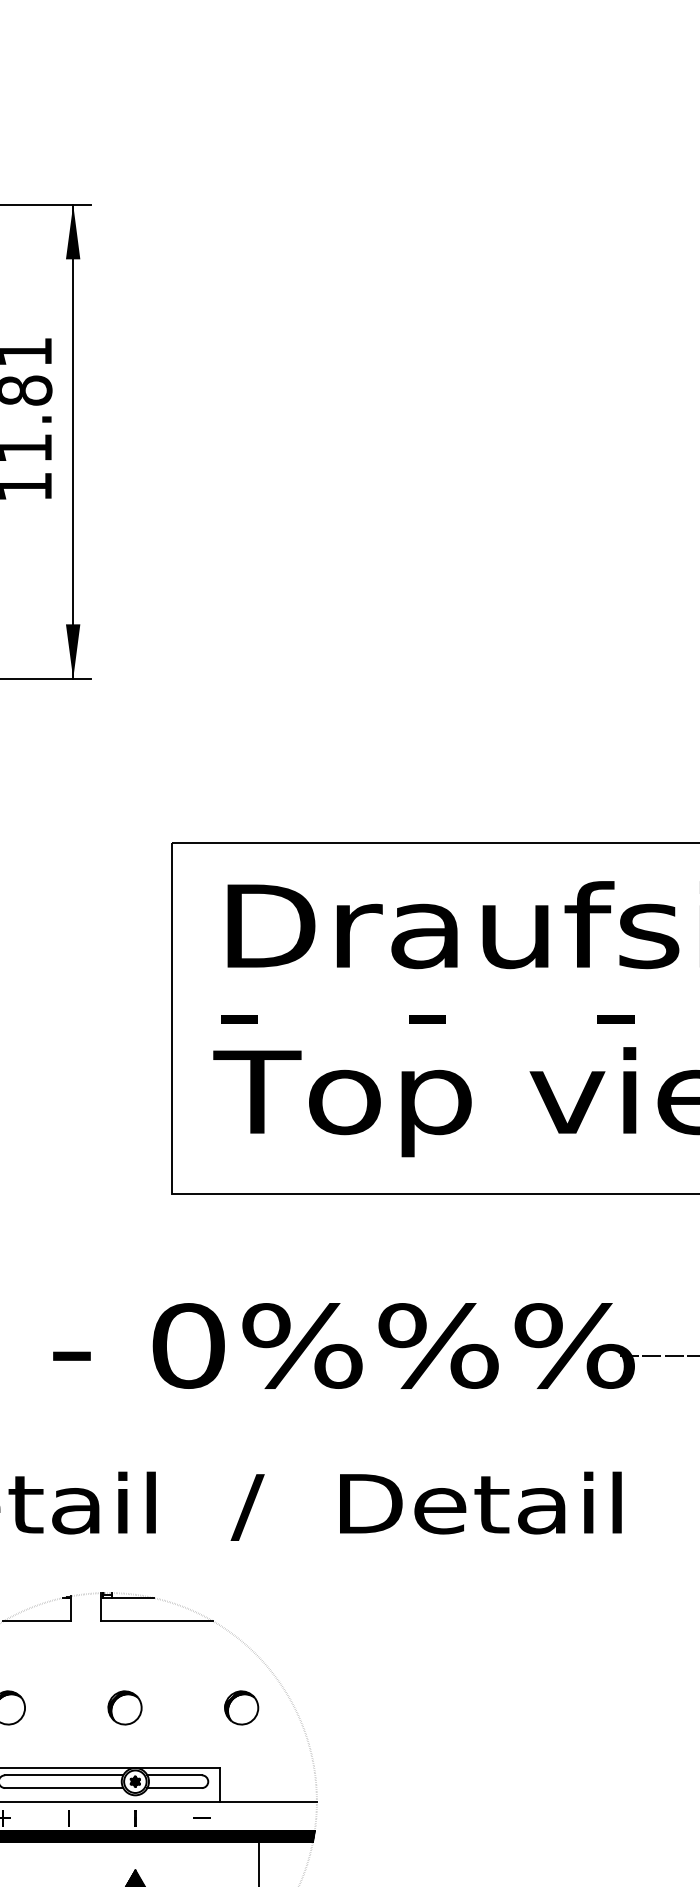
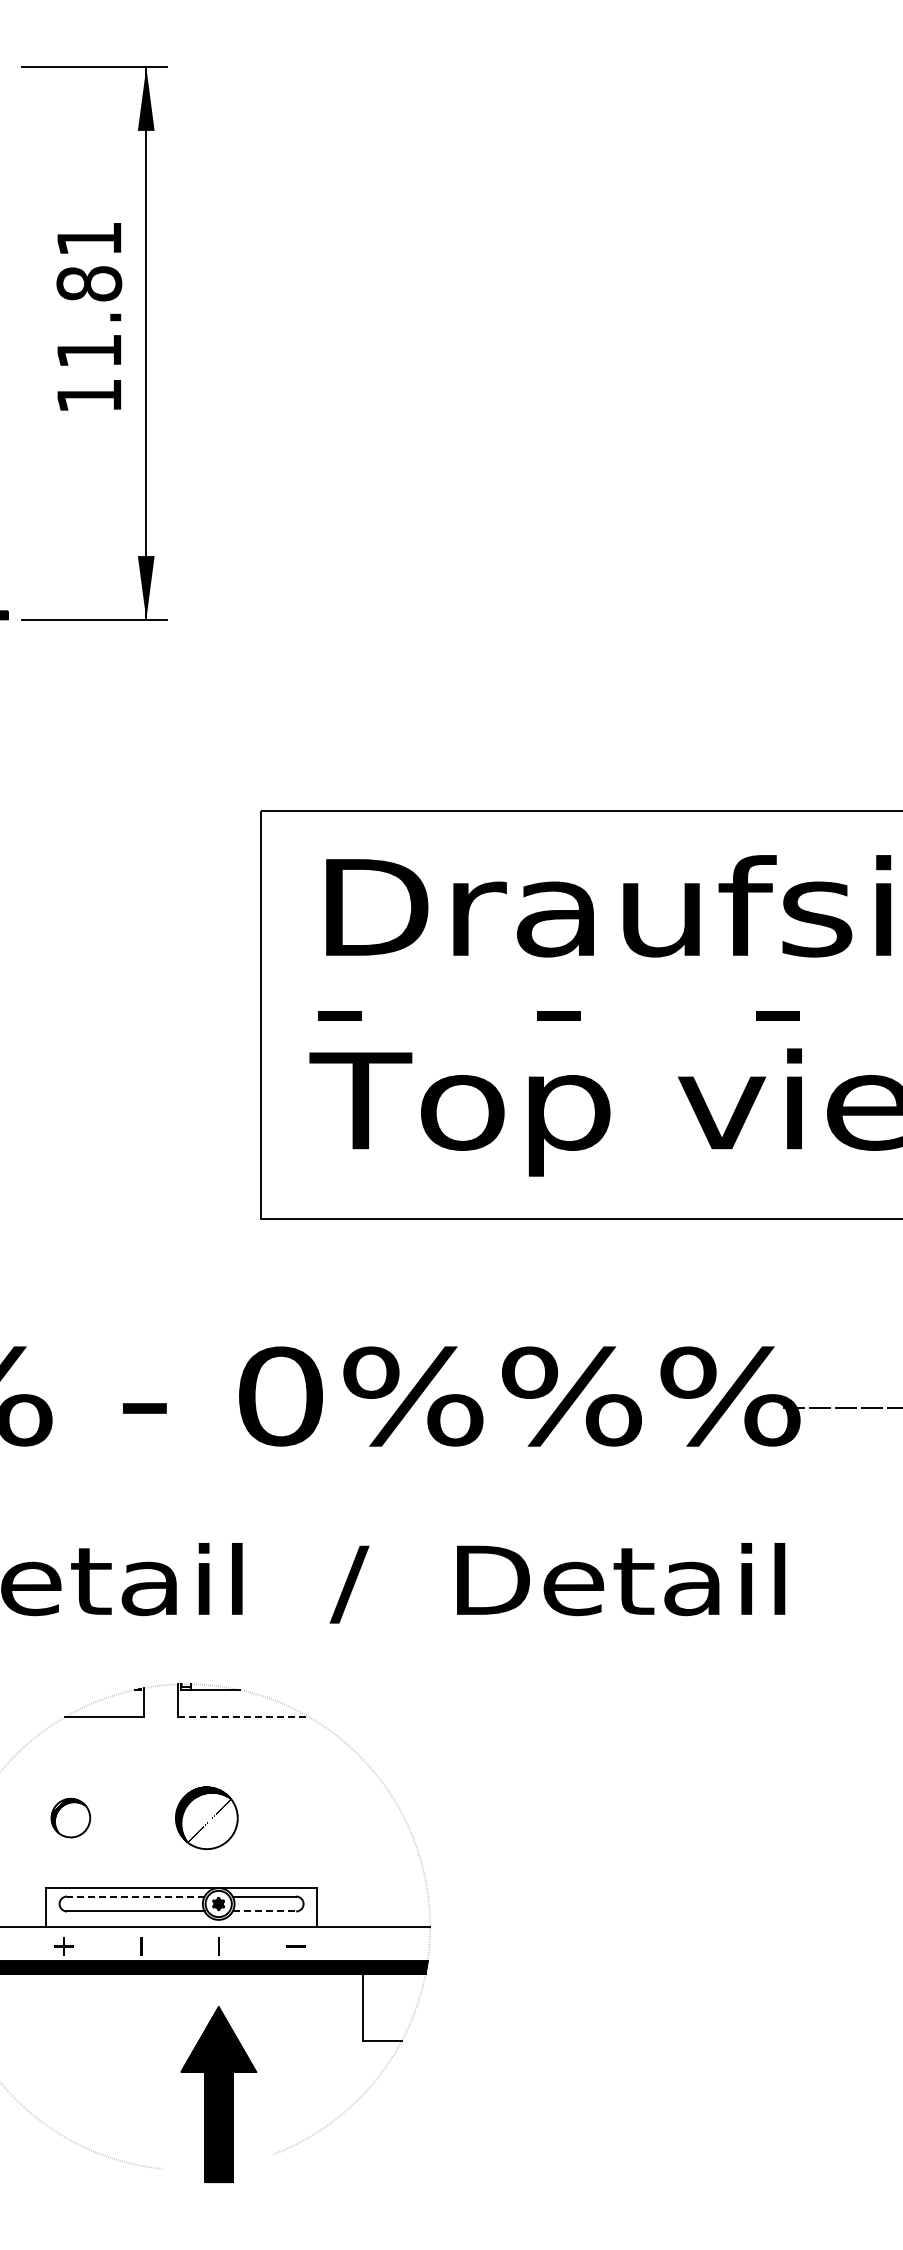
line: (156, 1621) -> (243, 1717), solid -> dashed
part: (124, 1707) -> (206, 1817), size x1.6
part: (241, 1707) -> (342, 1817), removed
line: (63, 1775) -> (135, 1896), solid -> dashed
line: (174, 1788) -> (264, 1911), solid -> dashed

